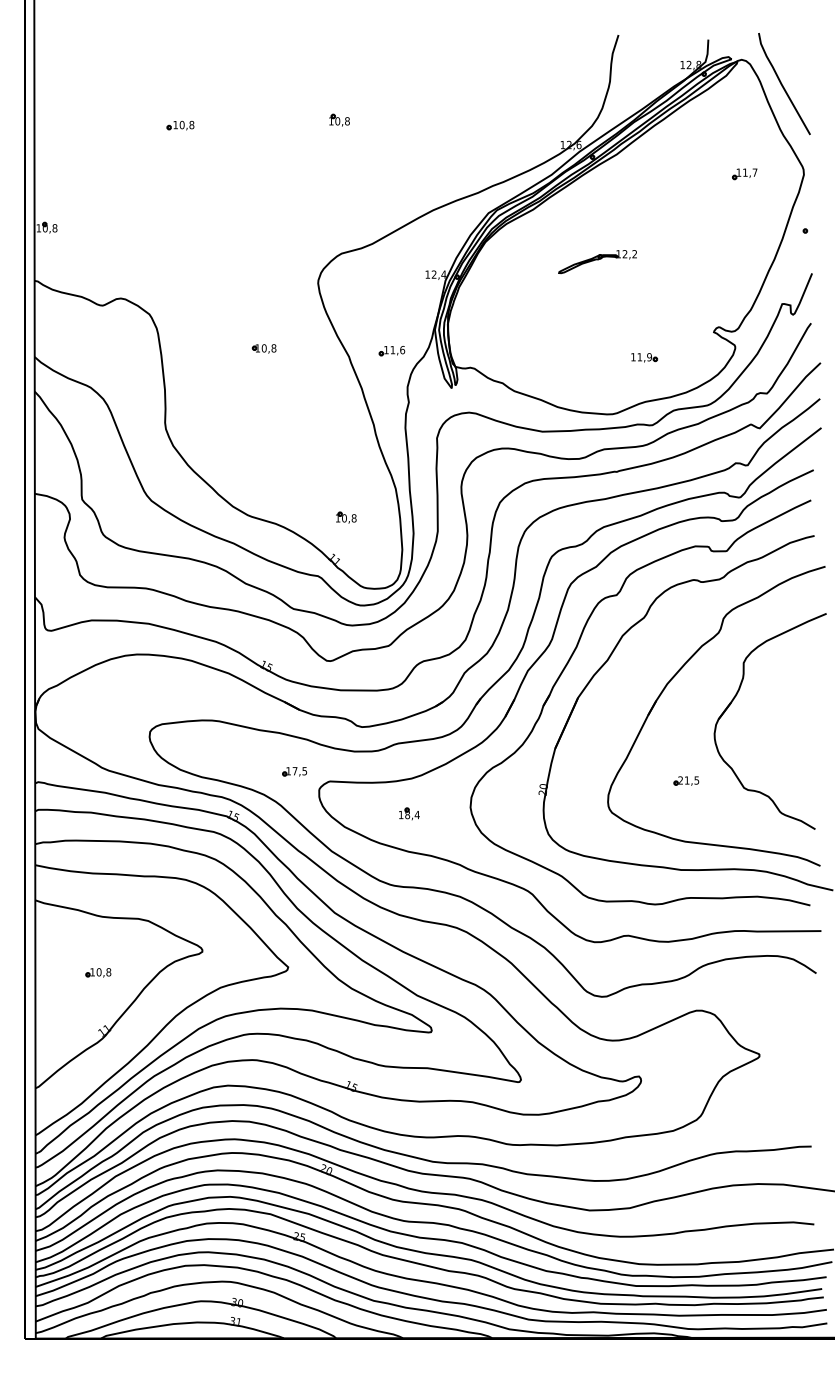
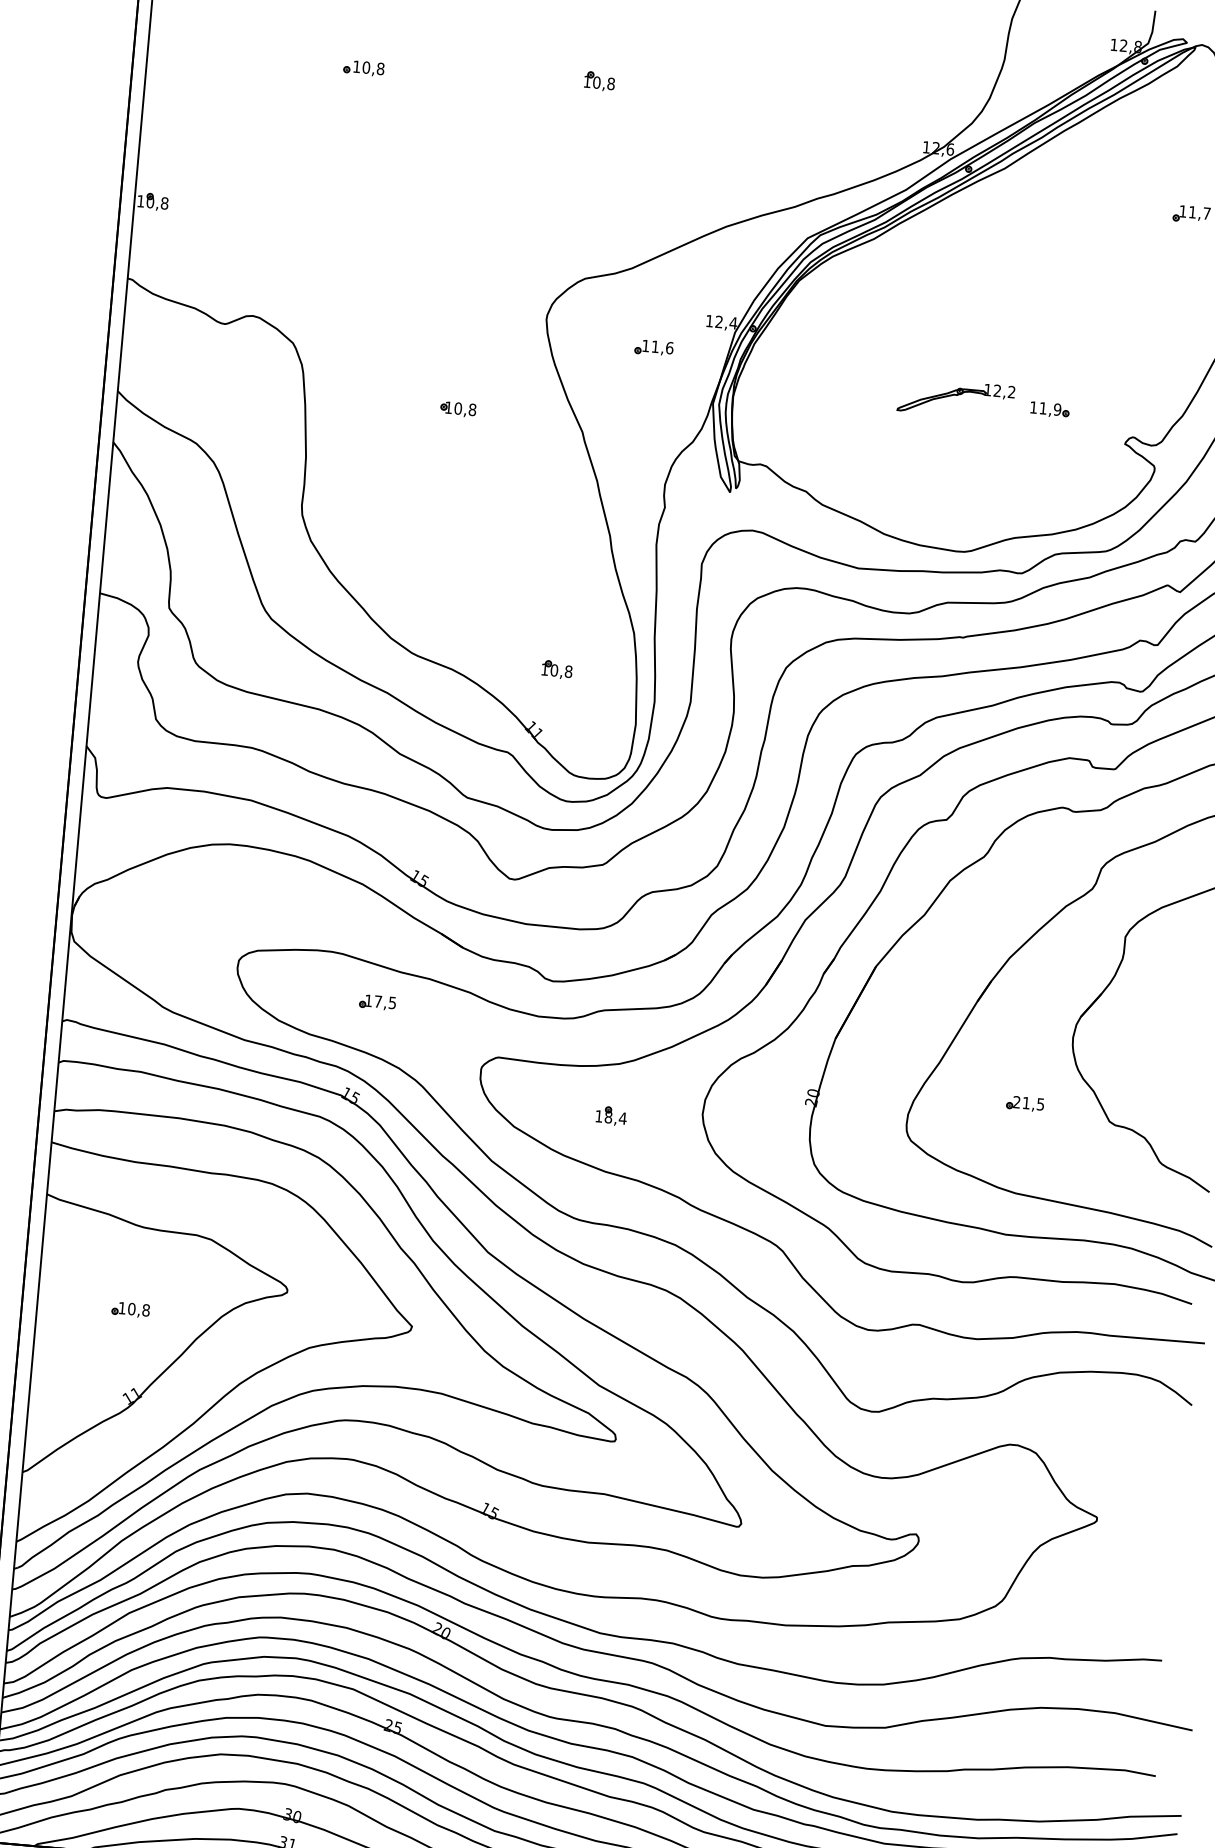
part: (597, 262) -> (955, 399), moved
part: (391, 351) -> (653, 348), moved
part: (644, 357) -> (1050, 409), moved
part: (294, 771) -> (377, 1002), moved

